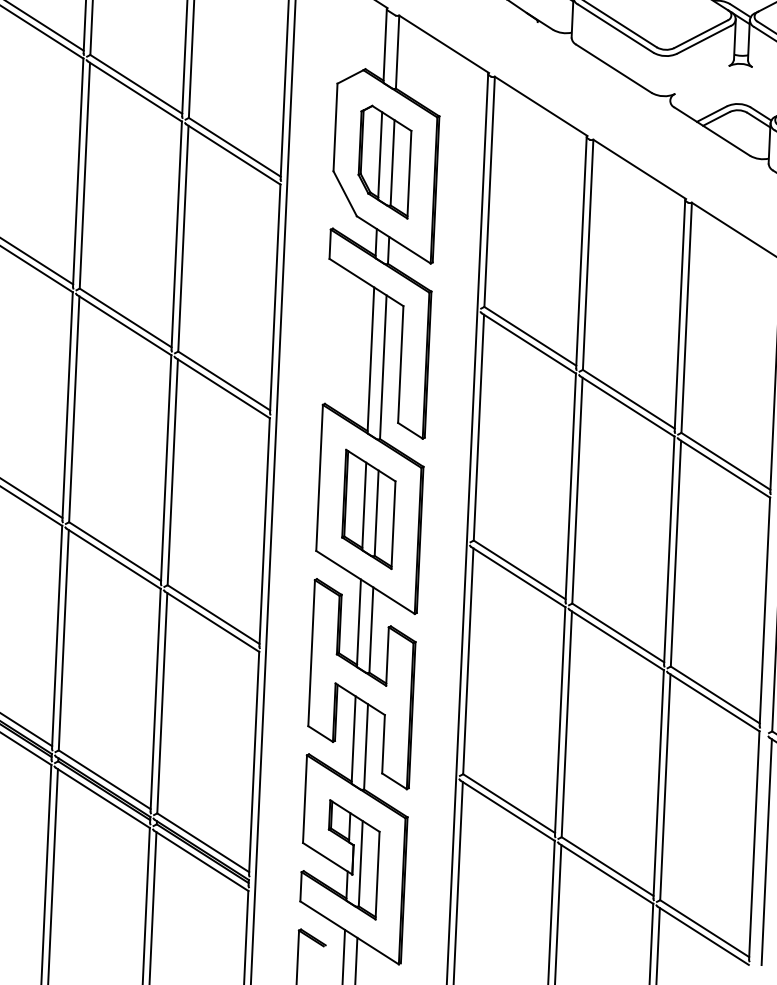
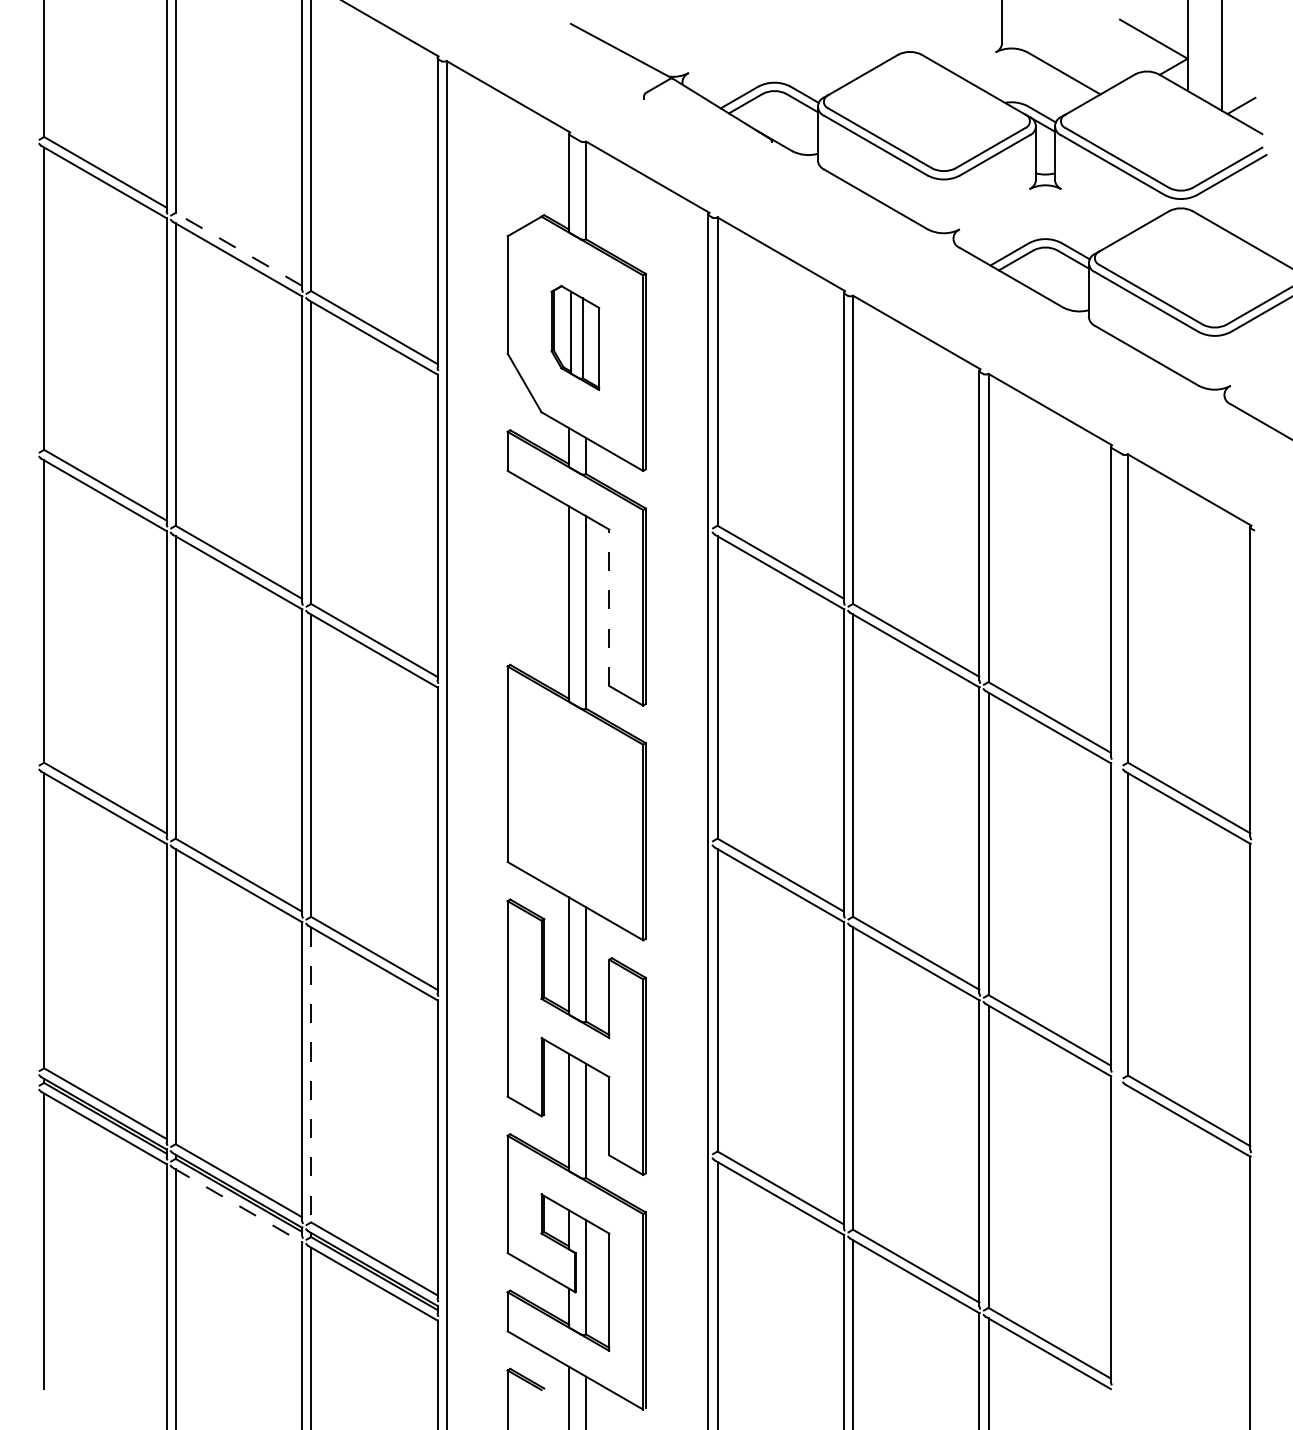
line: (136, 84) -> (238, 249), solid -> dashed
part: (384, 161) -> (575, 337), size x0.7
line: (400, 364) -> (609, 607), solid -> dashed
part: (368, 509) -> (575, 803), removed
line: (162, 702) -> (311, 1074), solid -> dashed
line: (102, 798) -> (237, 1205), solid -> dashed
line: (766, 852) -> (1127, 1237), removed

